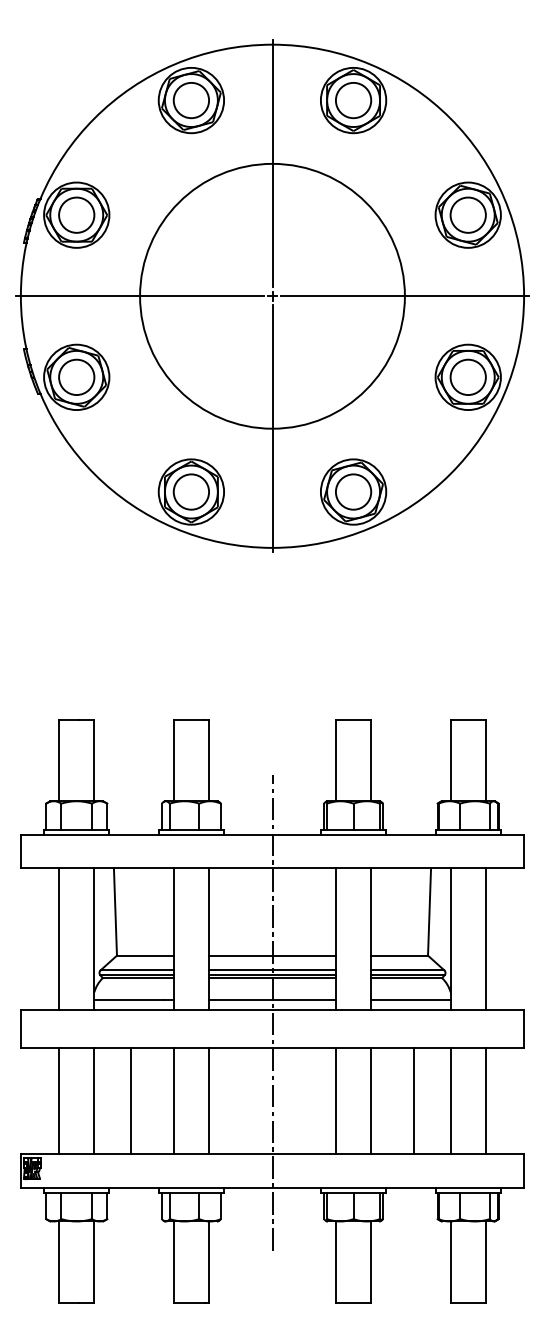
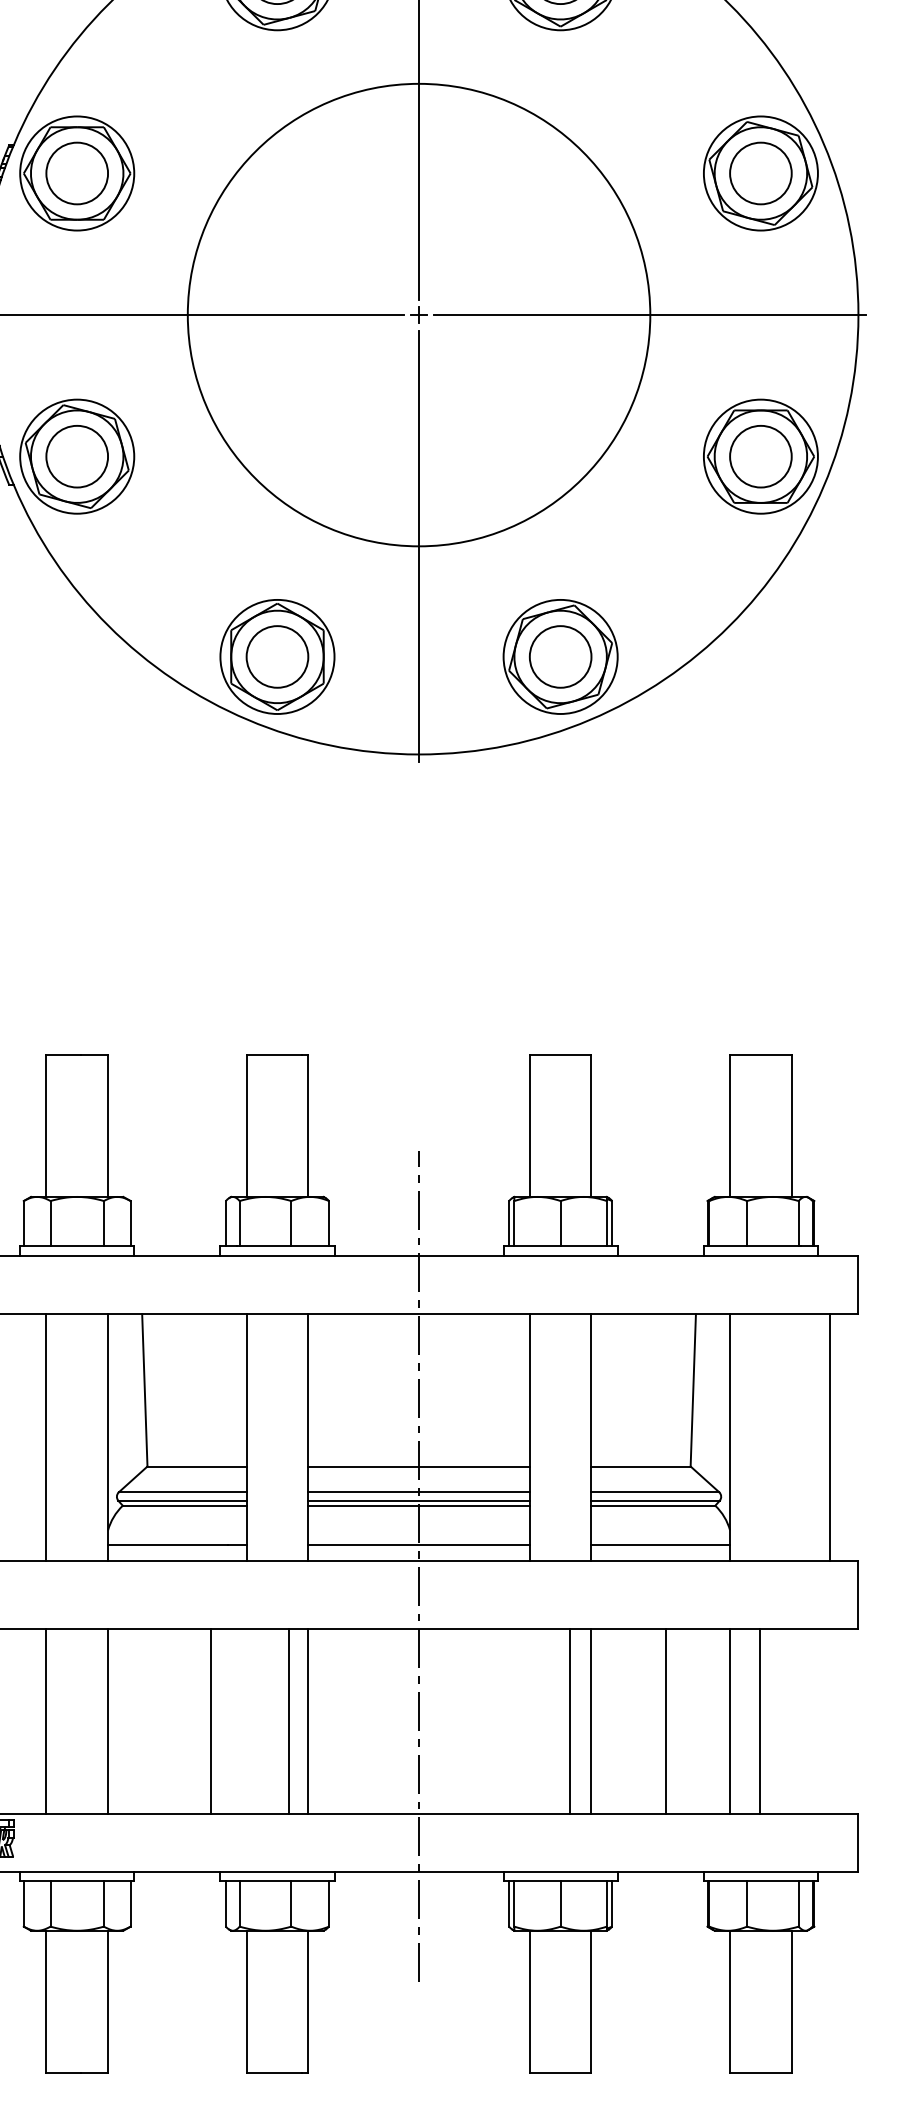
line: (485, 938) -> (829, 1436), moved
line: (131, 1101) -> (211, 1721), moved
line: (173, 1101) -> (288, 1721), moved
line: (335, 1101) -> (569, 1721), moved
line: (485, 1101) -> (759, 1721), moved

